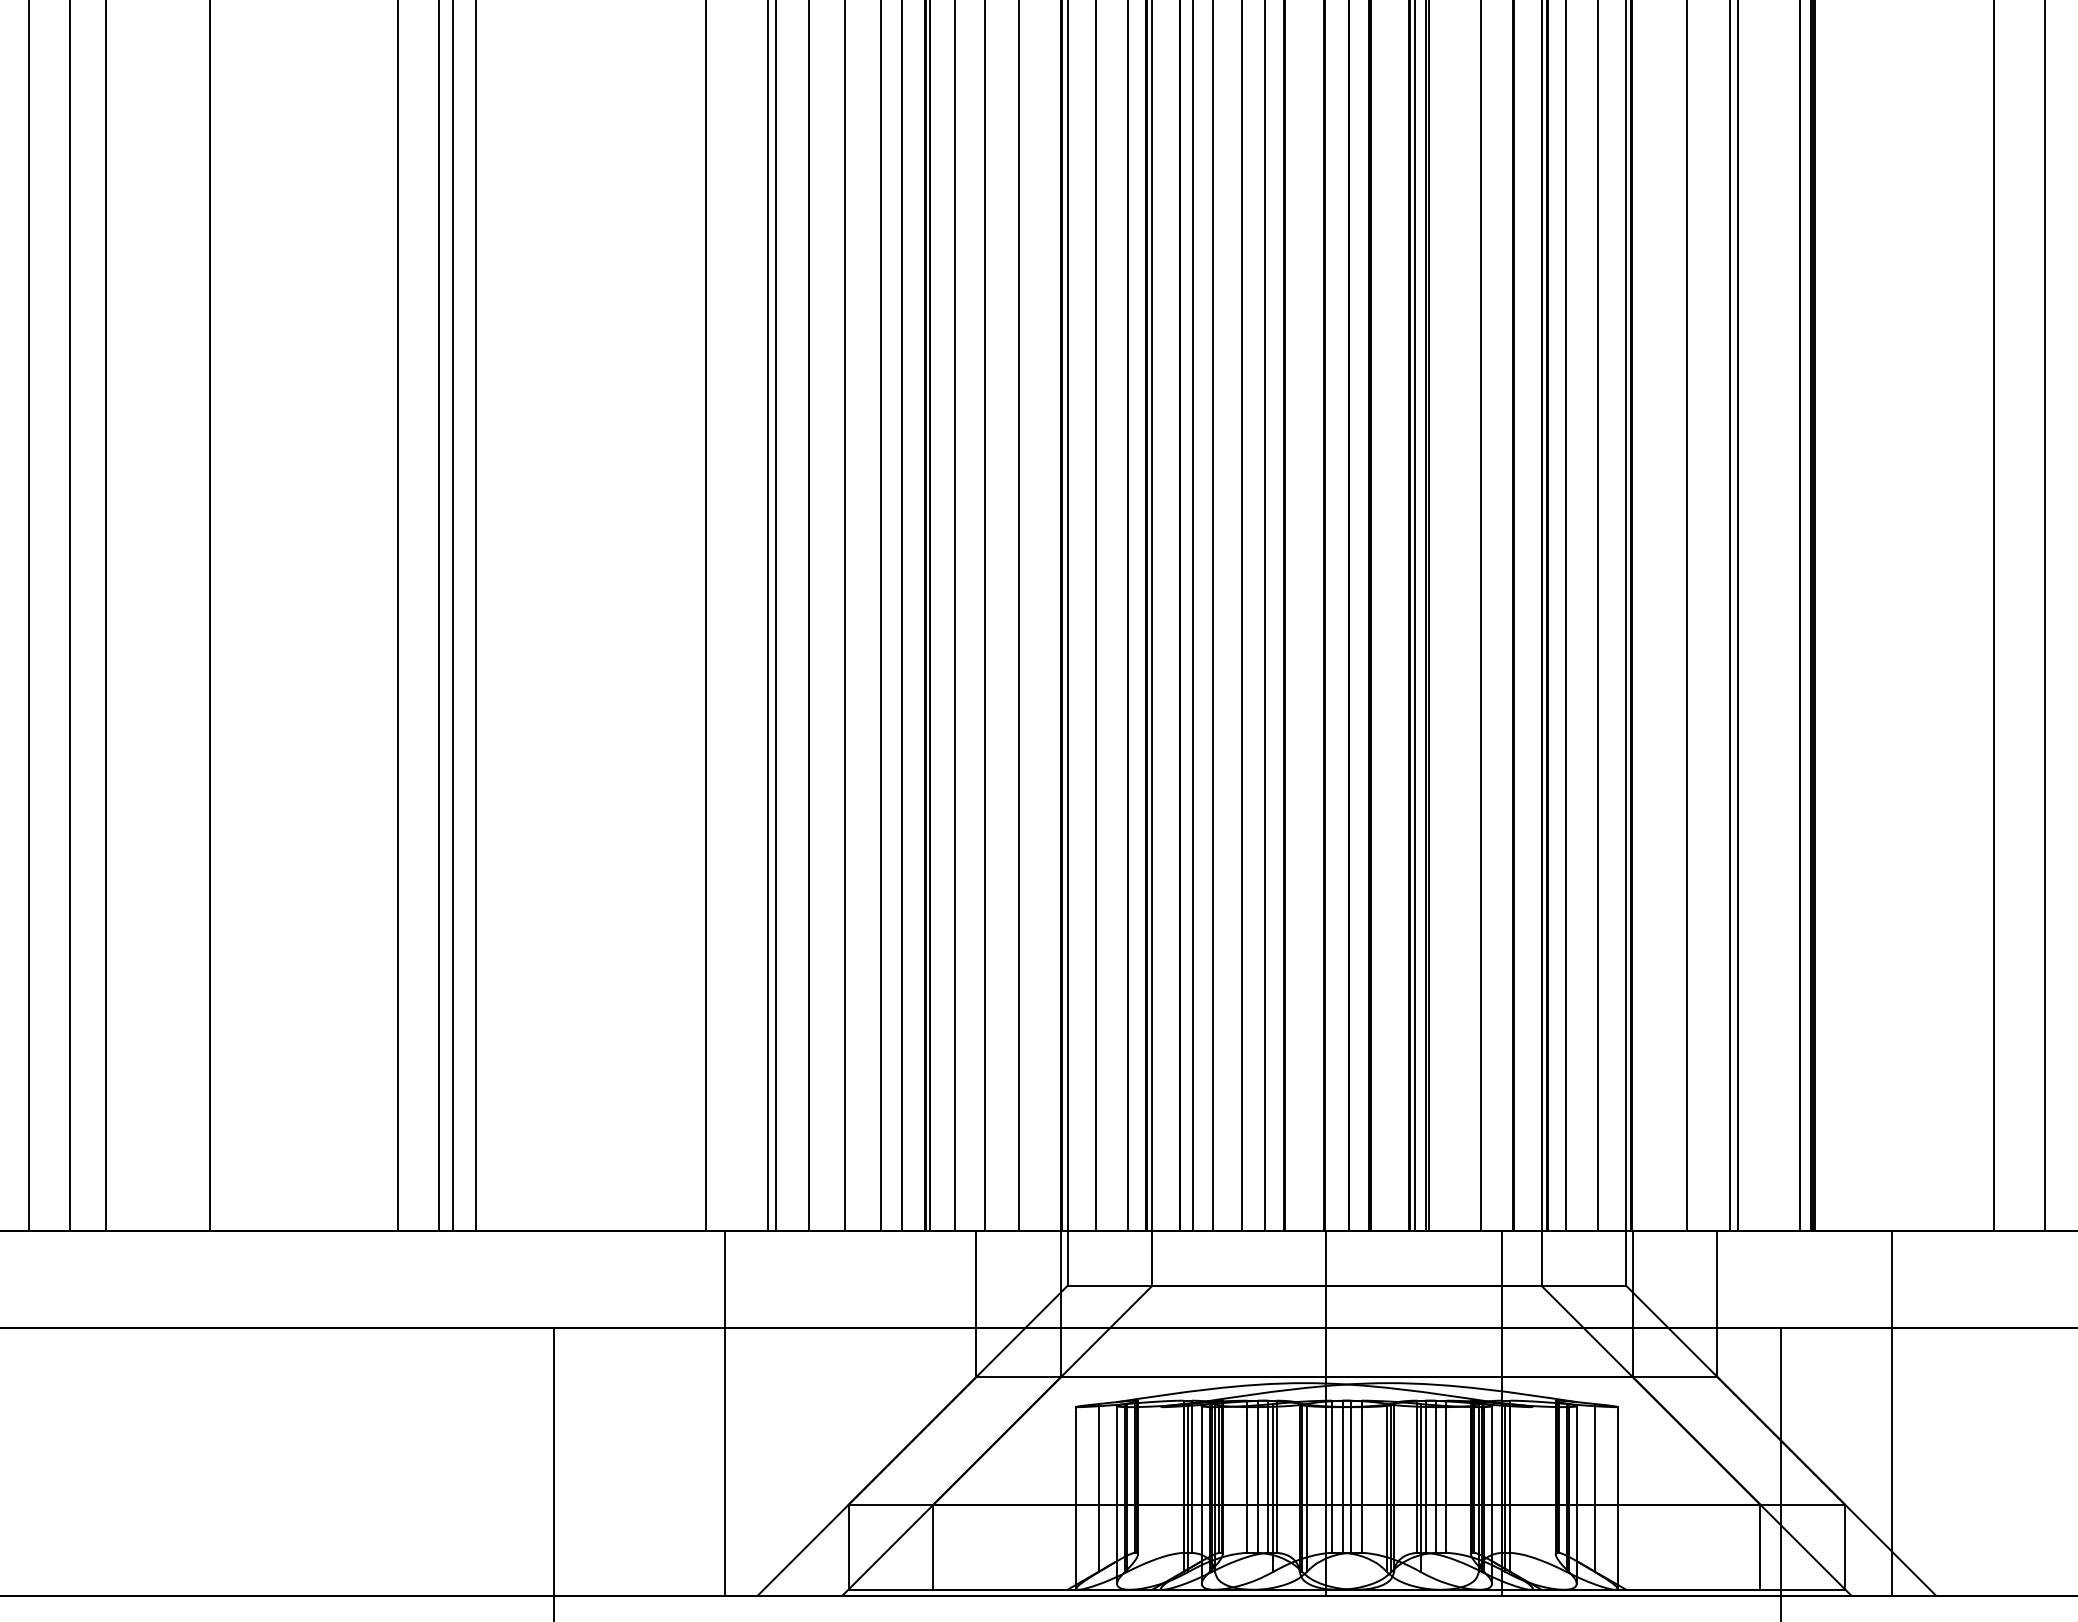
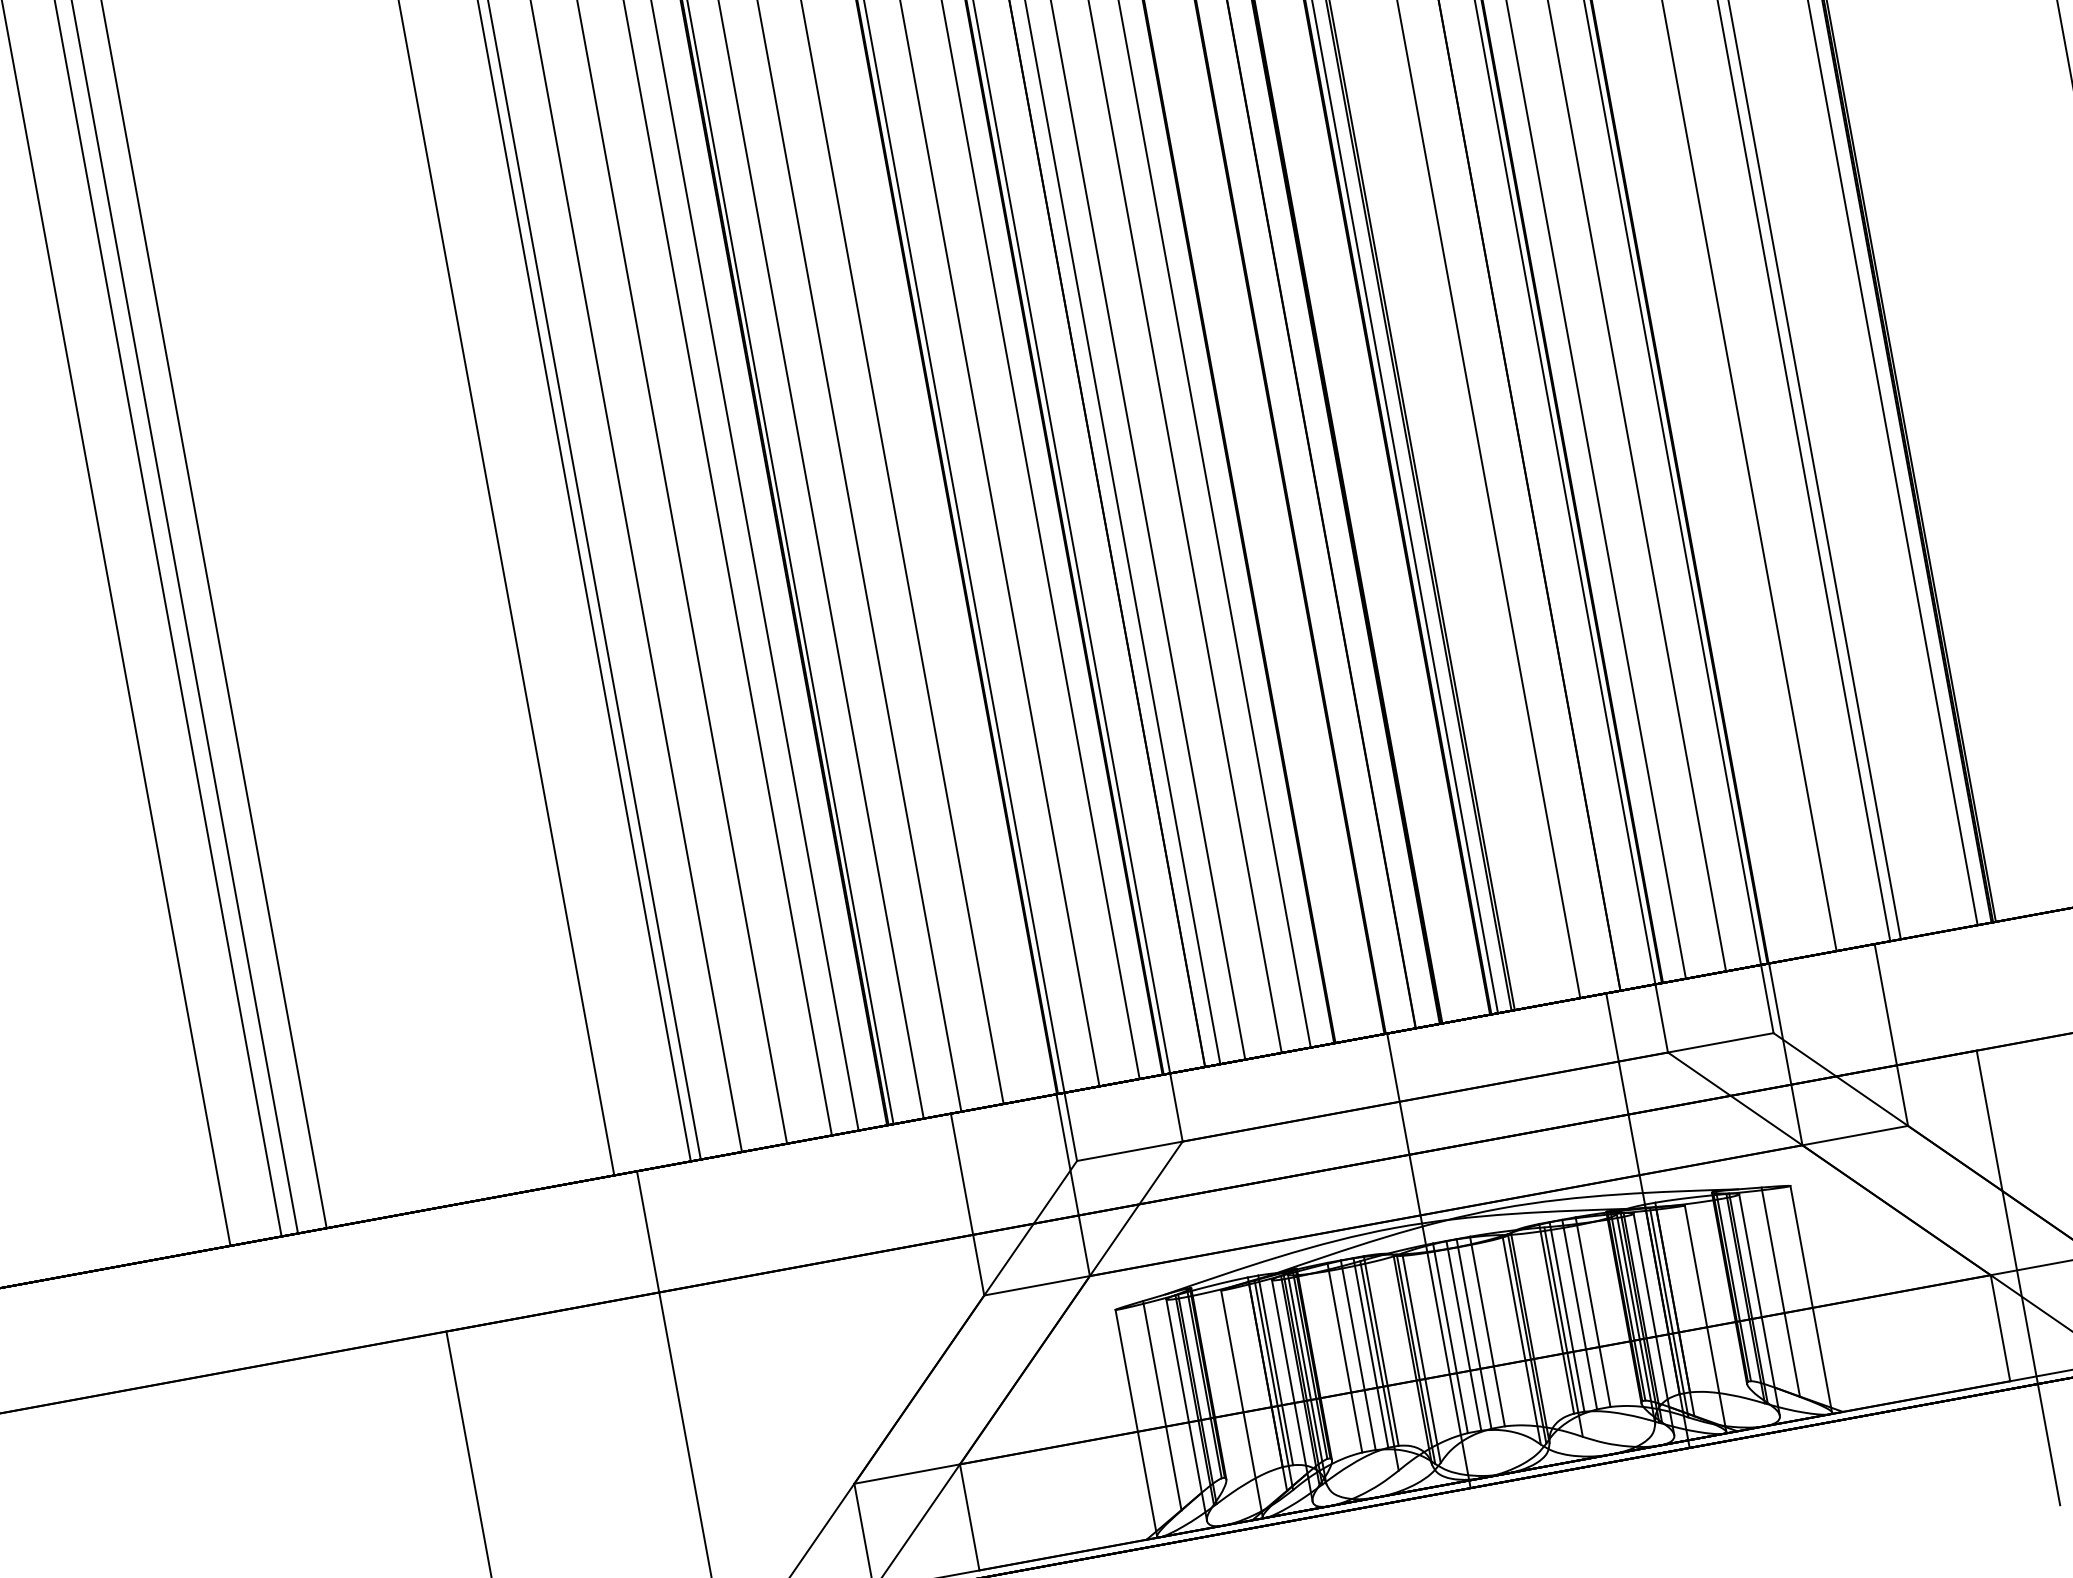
line: (1160, 1497) -> (1241, 1403), added
line: (1532, 1497) -> (1705, 1318), added

